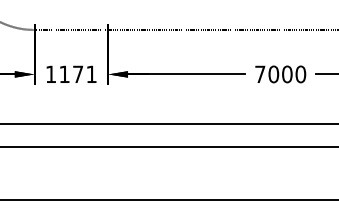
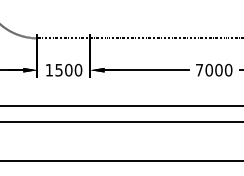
text: (77, 73) -> (68, 69), 1171 -> 1500

